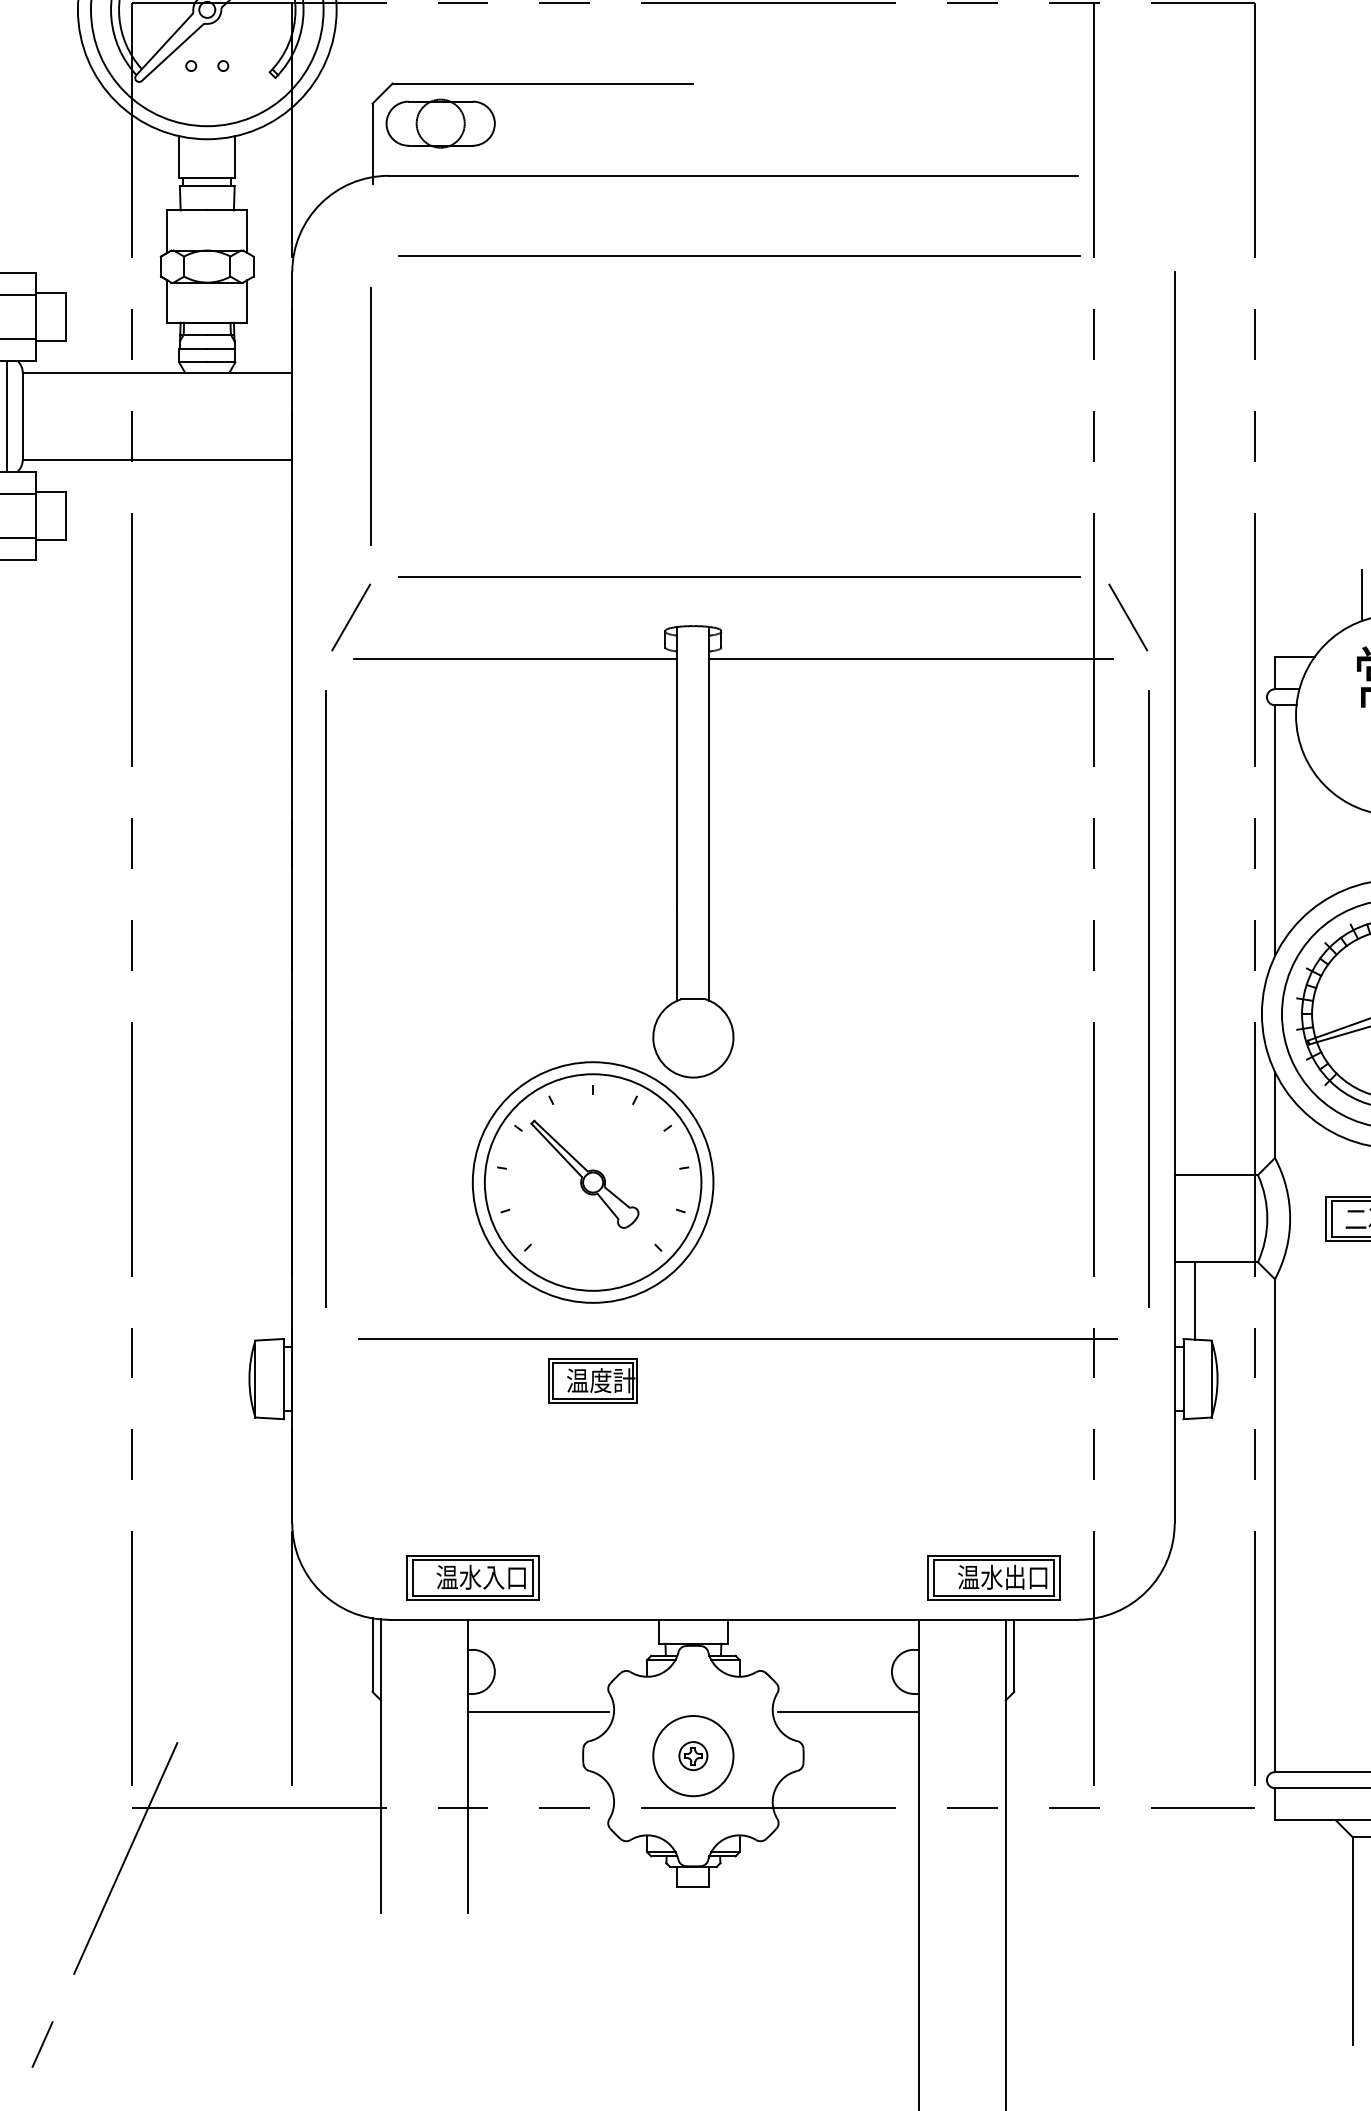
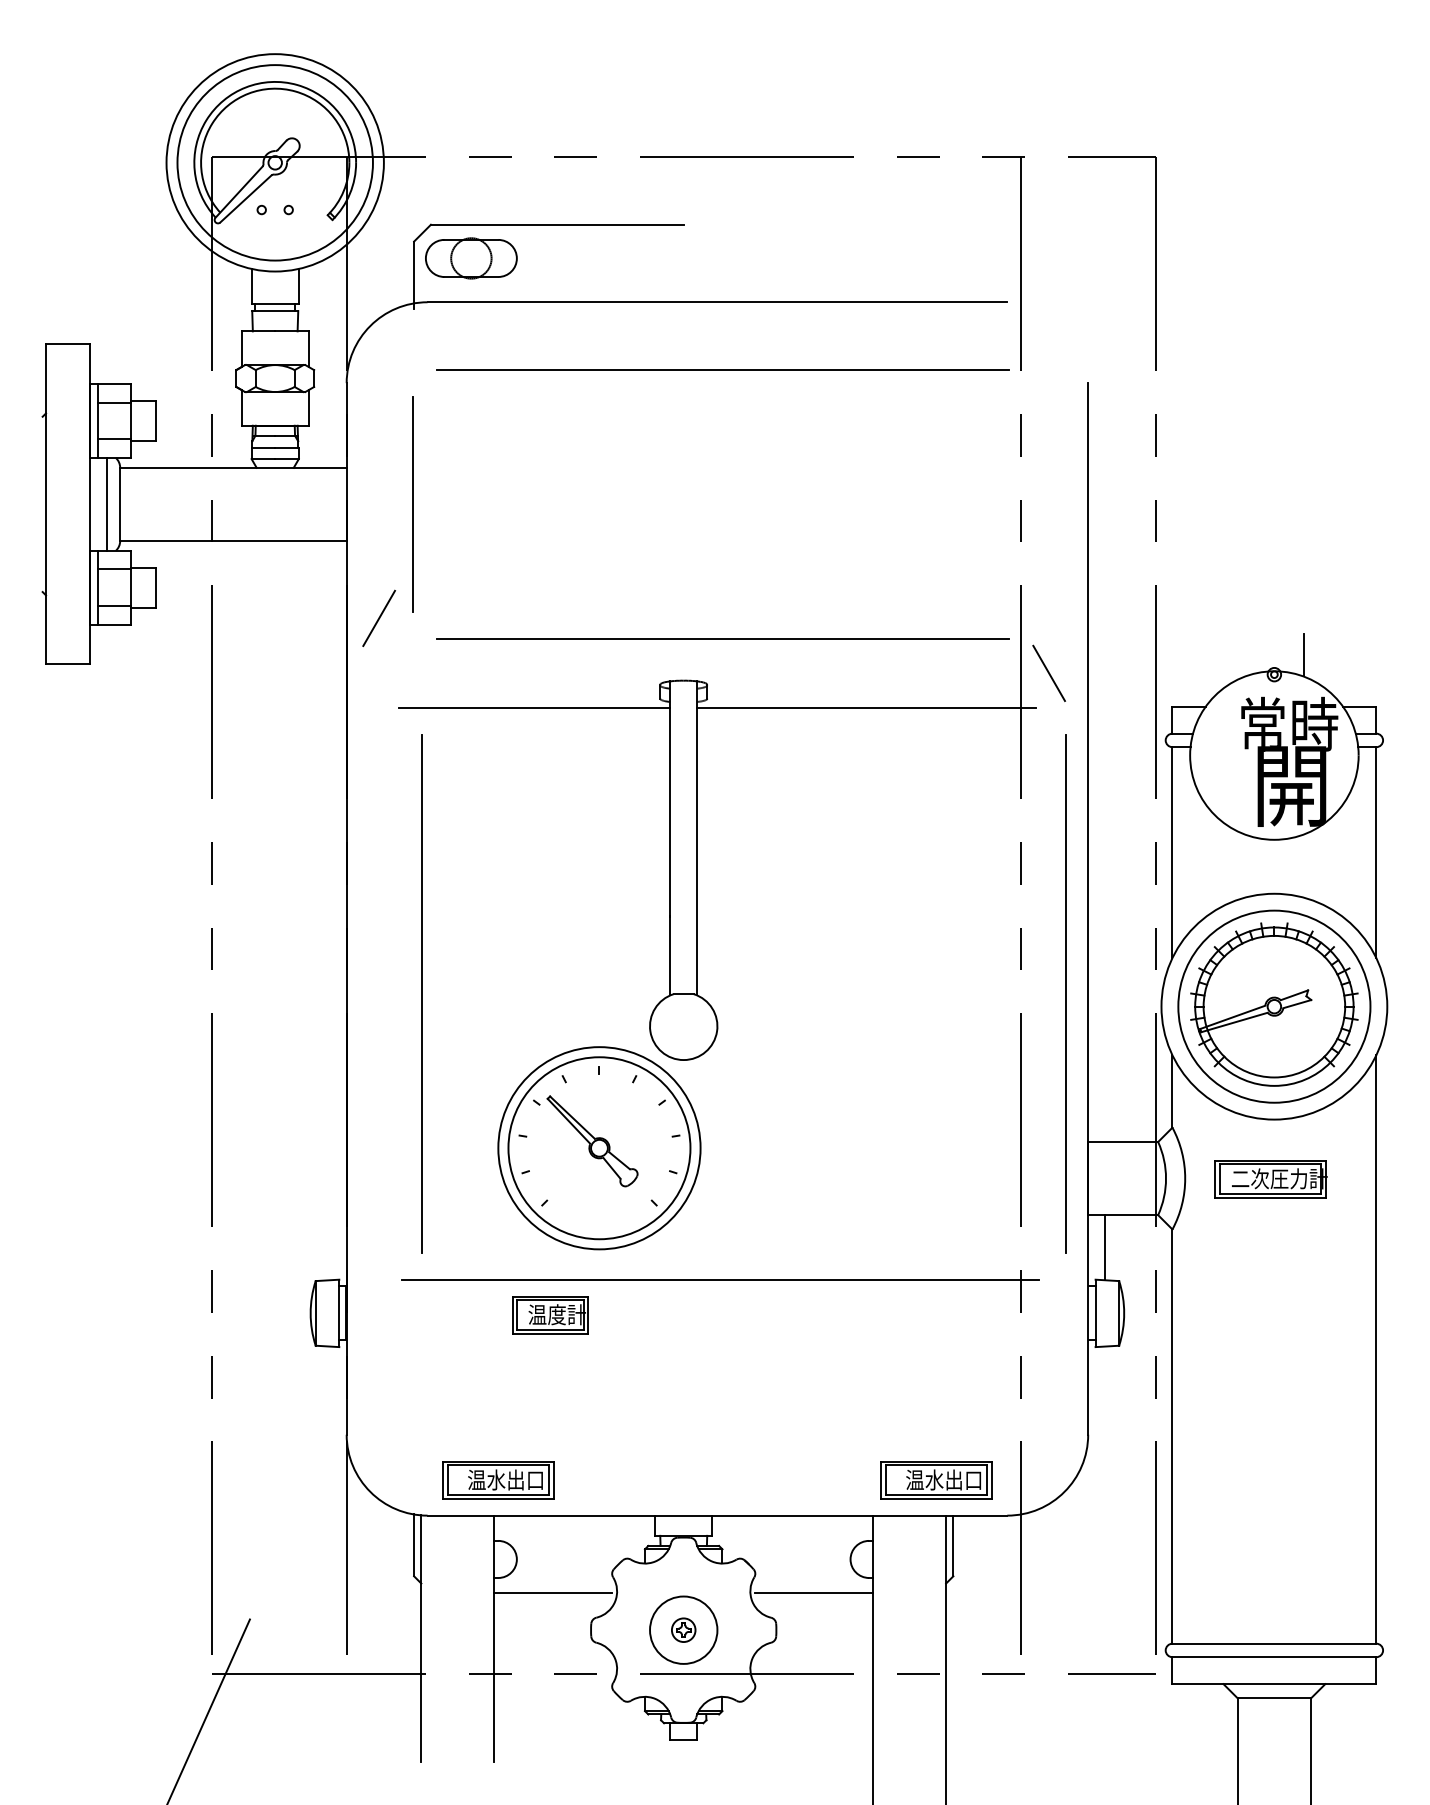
line: (1361, 594) -> (1245, 654), removed
line: (350, 616) -> (378, 617), moved
line: (325, 998) -> (421, 993), moved
part: (593, 1381) -> (550, 1315), moved
text: (493, 1576) -> (515, 1479), 温水入口 -> 温水出口

